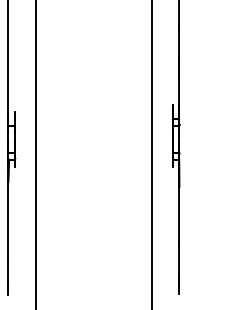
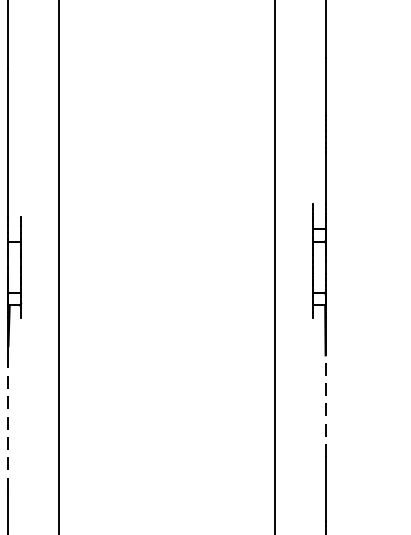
line: (179, 213) -> (325, 405), solid -> dashed
line: (8, 223) -> (8, 423), solid -> dashed

